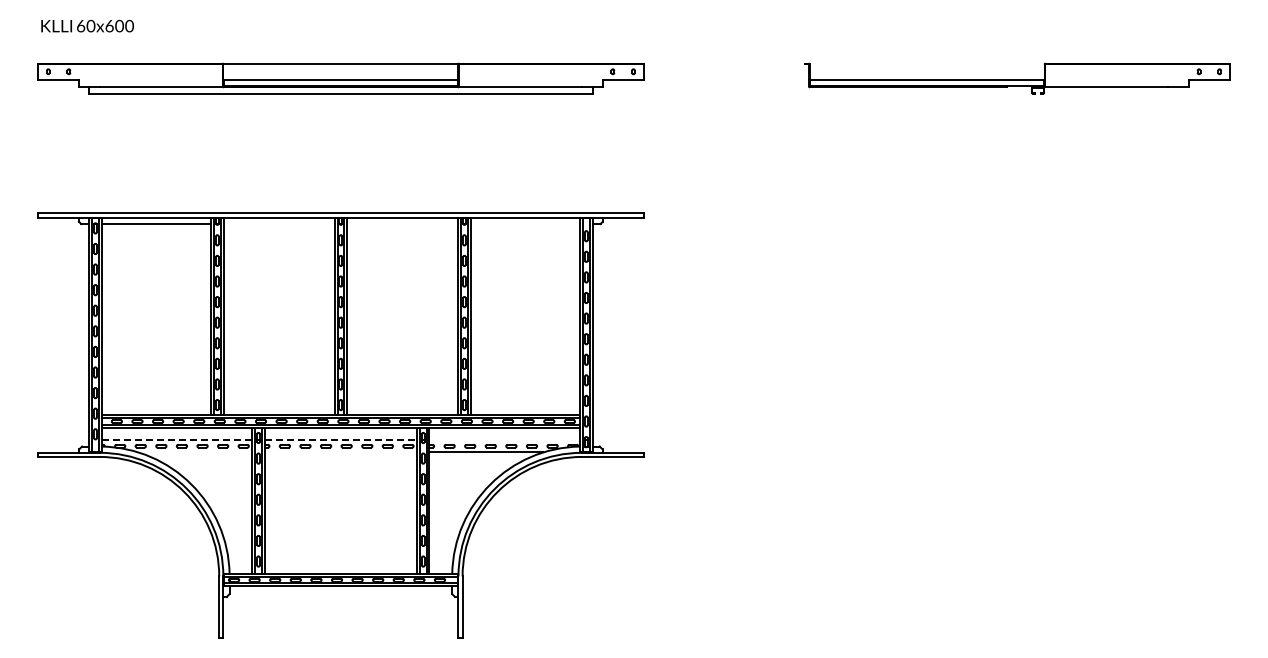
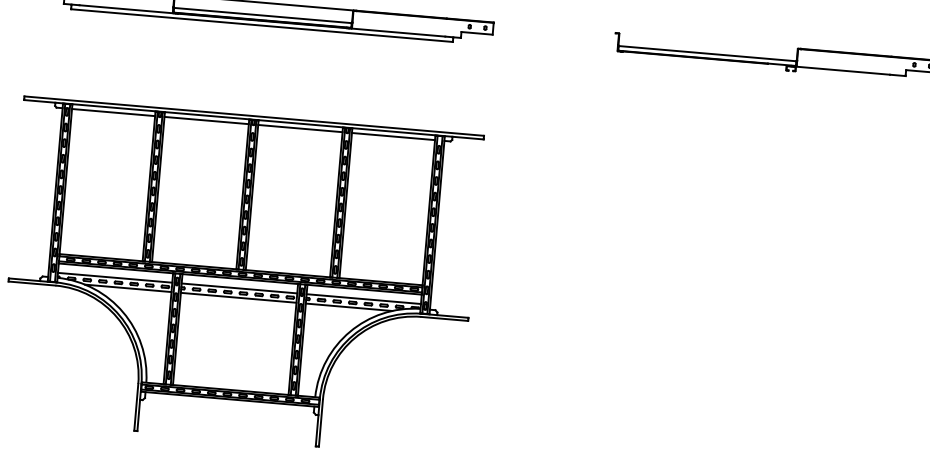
line: (278, 224) -> (206, 120), added
line: (402, 224) -> (300, 128), added
line: (525, 224) -> (393, 136), added
line: (177, 440) -> (115, 278), dashed -> solid
line: (341, 440) -> (239, 288), dashed -> solid
line: (504, 440) -> (363, 299), added
line: (195, 452) -> (128, 288), added
line: (340, 452) -> (238, 297), added

